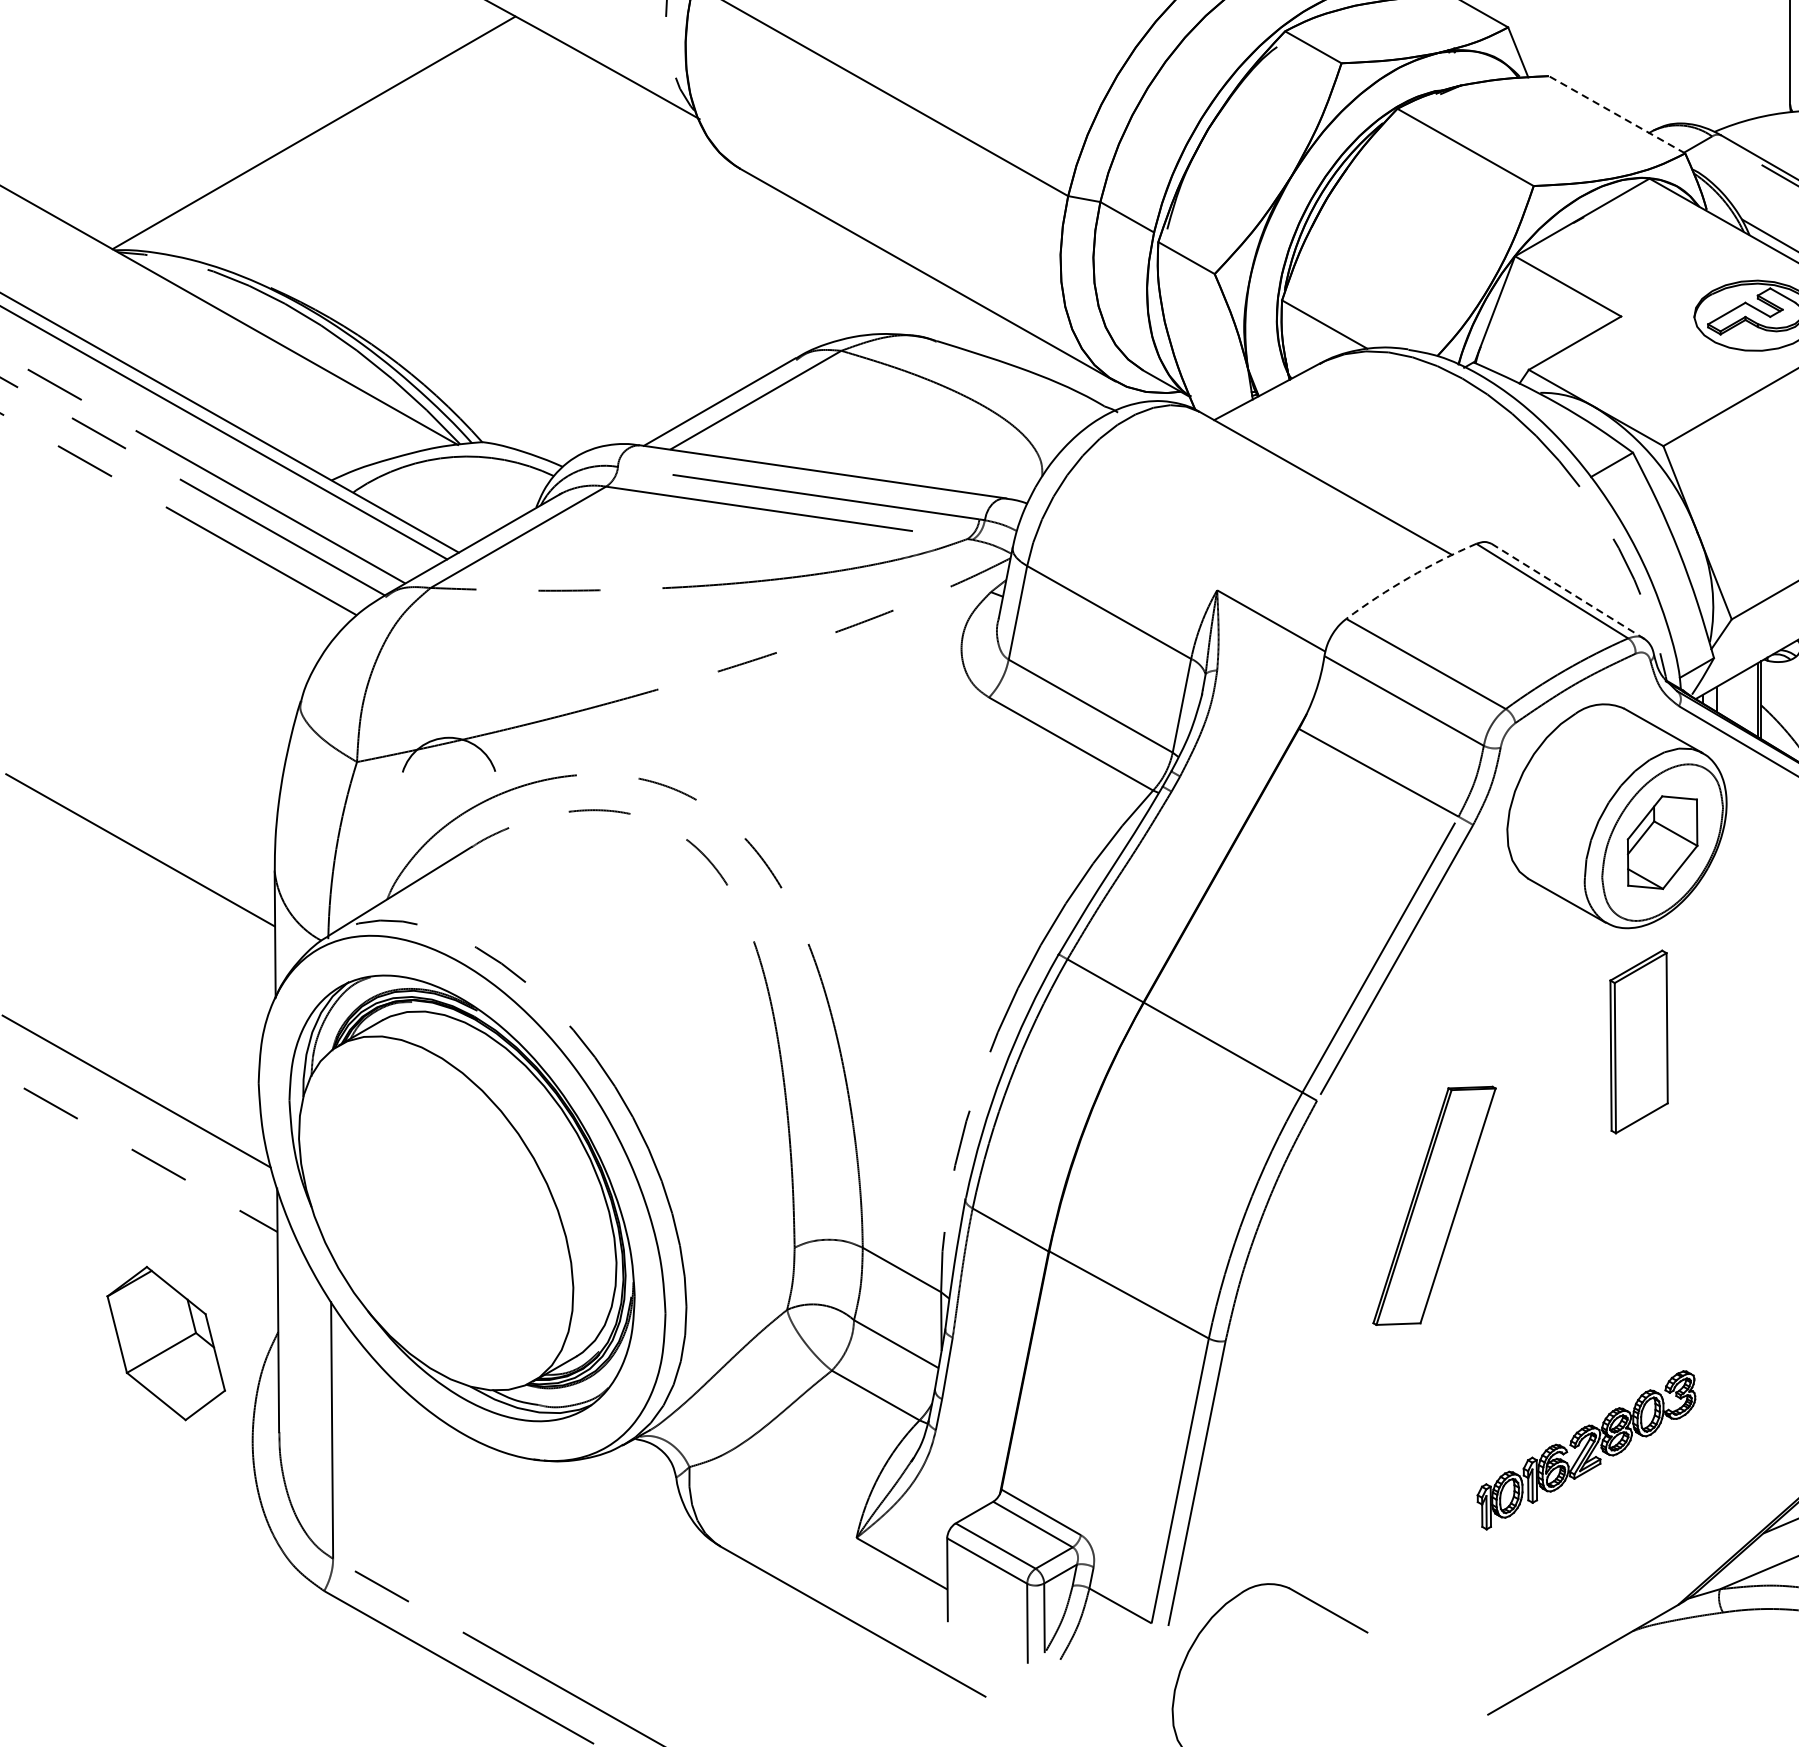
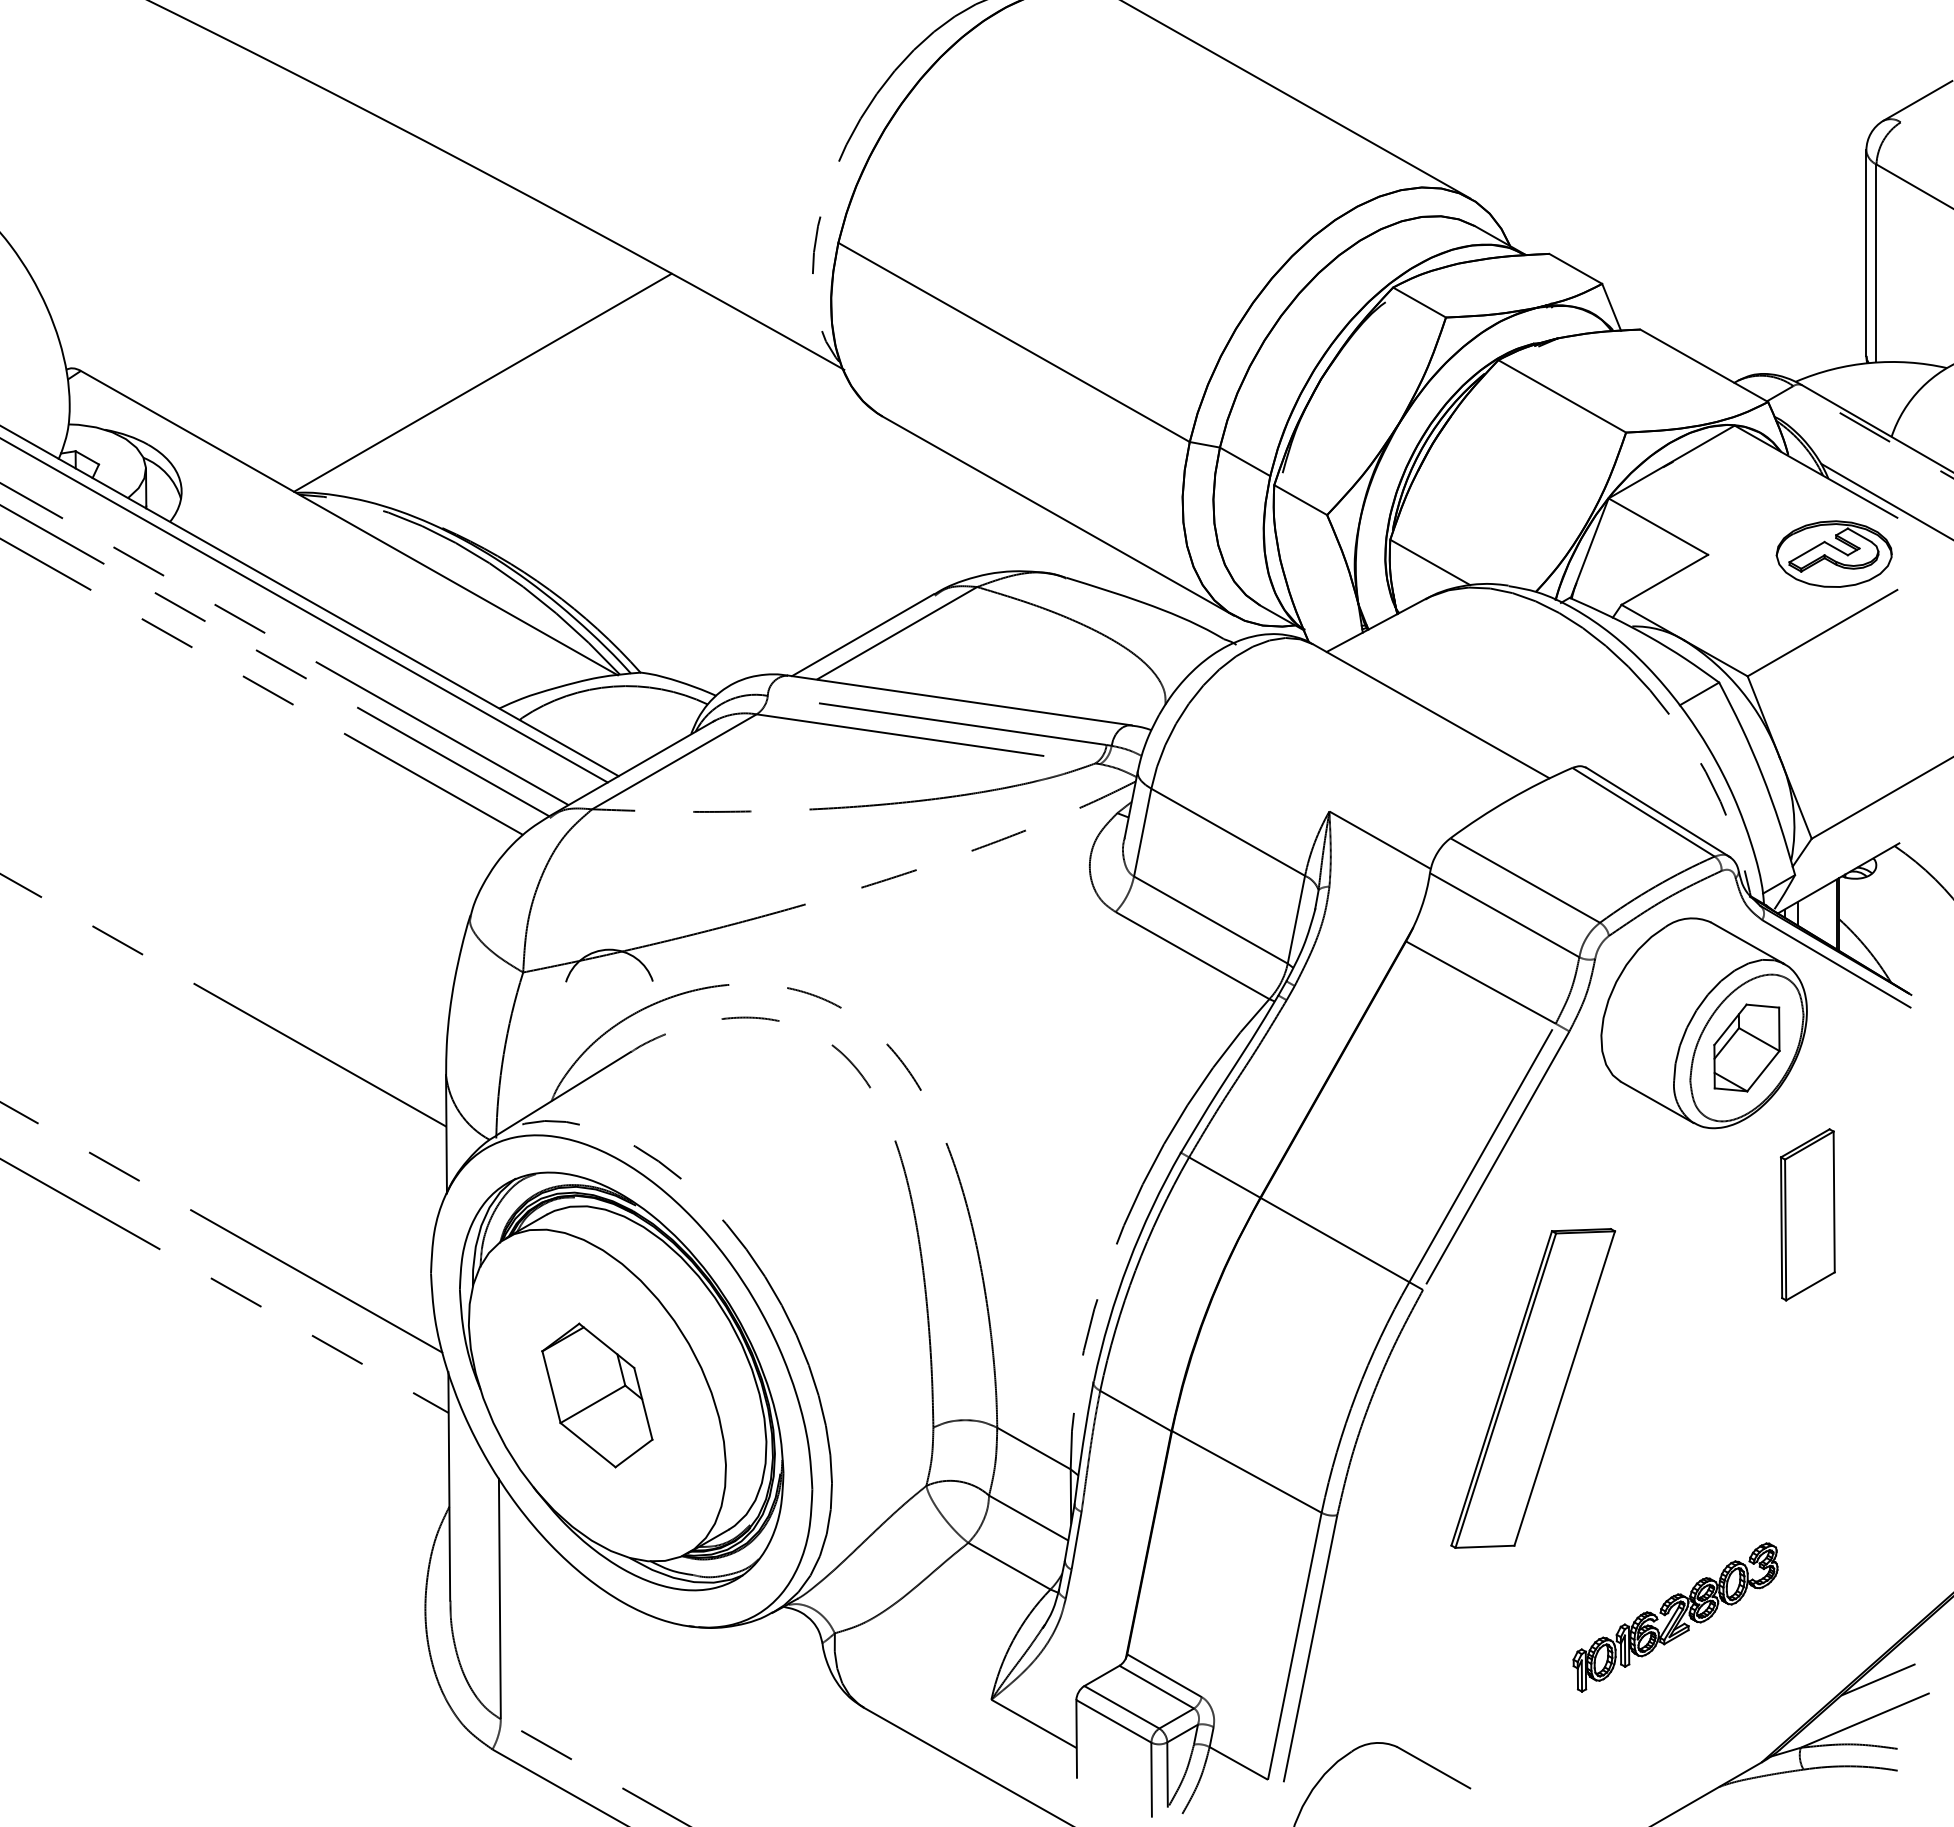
line: (1616, 114) -> (1703, 365), dashed -> solid
arc: (1409, 577) -> (1509, 799), dashed -> solid
line: (1568, 591) -> (1658, 812), dashed -> solid
part: (1638, 1041) -> (1807, 1214), moved
part: (1433, 1205) -> (1532, 1388), size x1.43
part: (166, 1343) -> (597, 1395), moved

